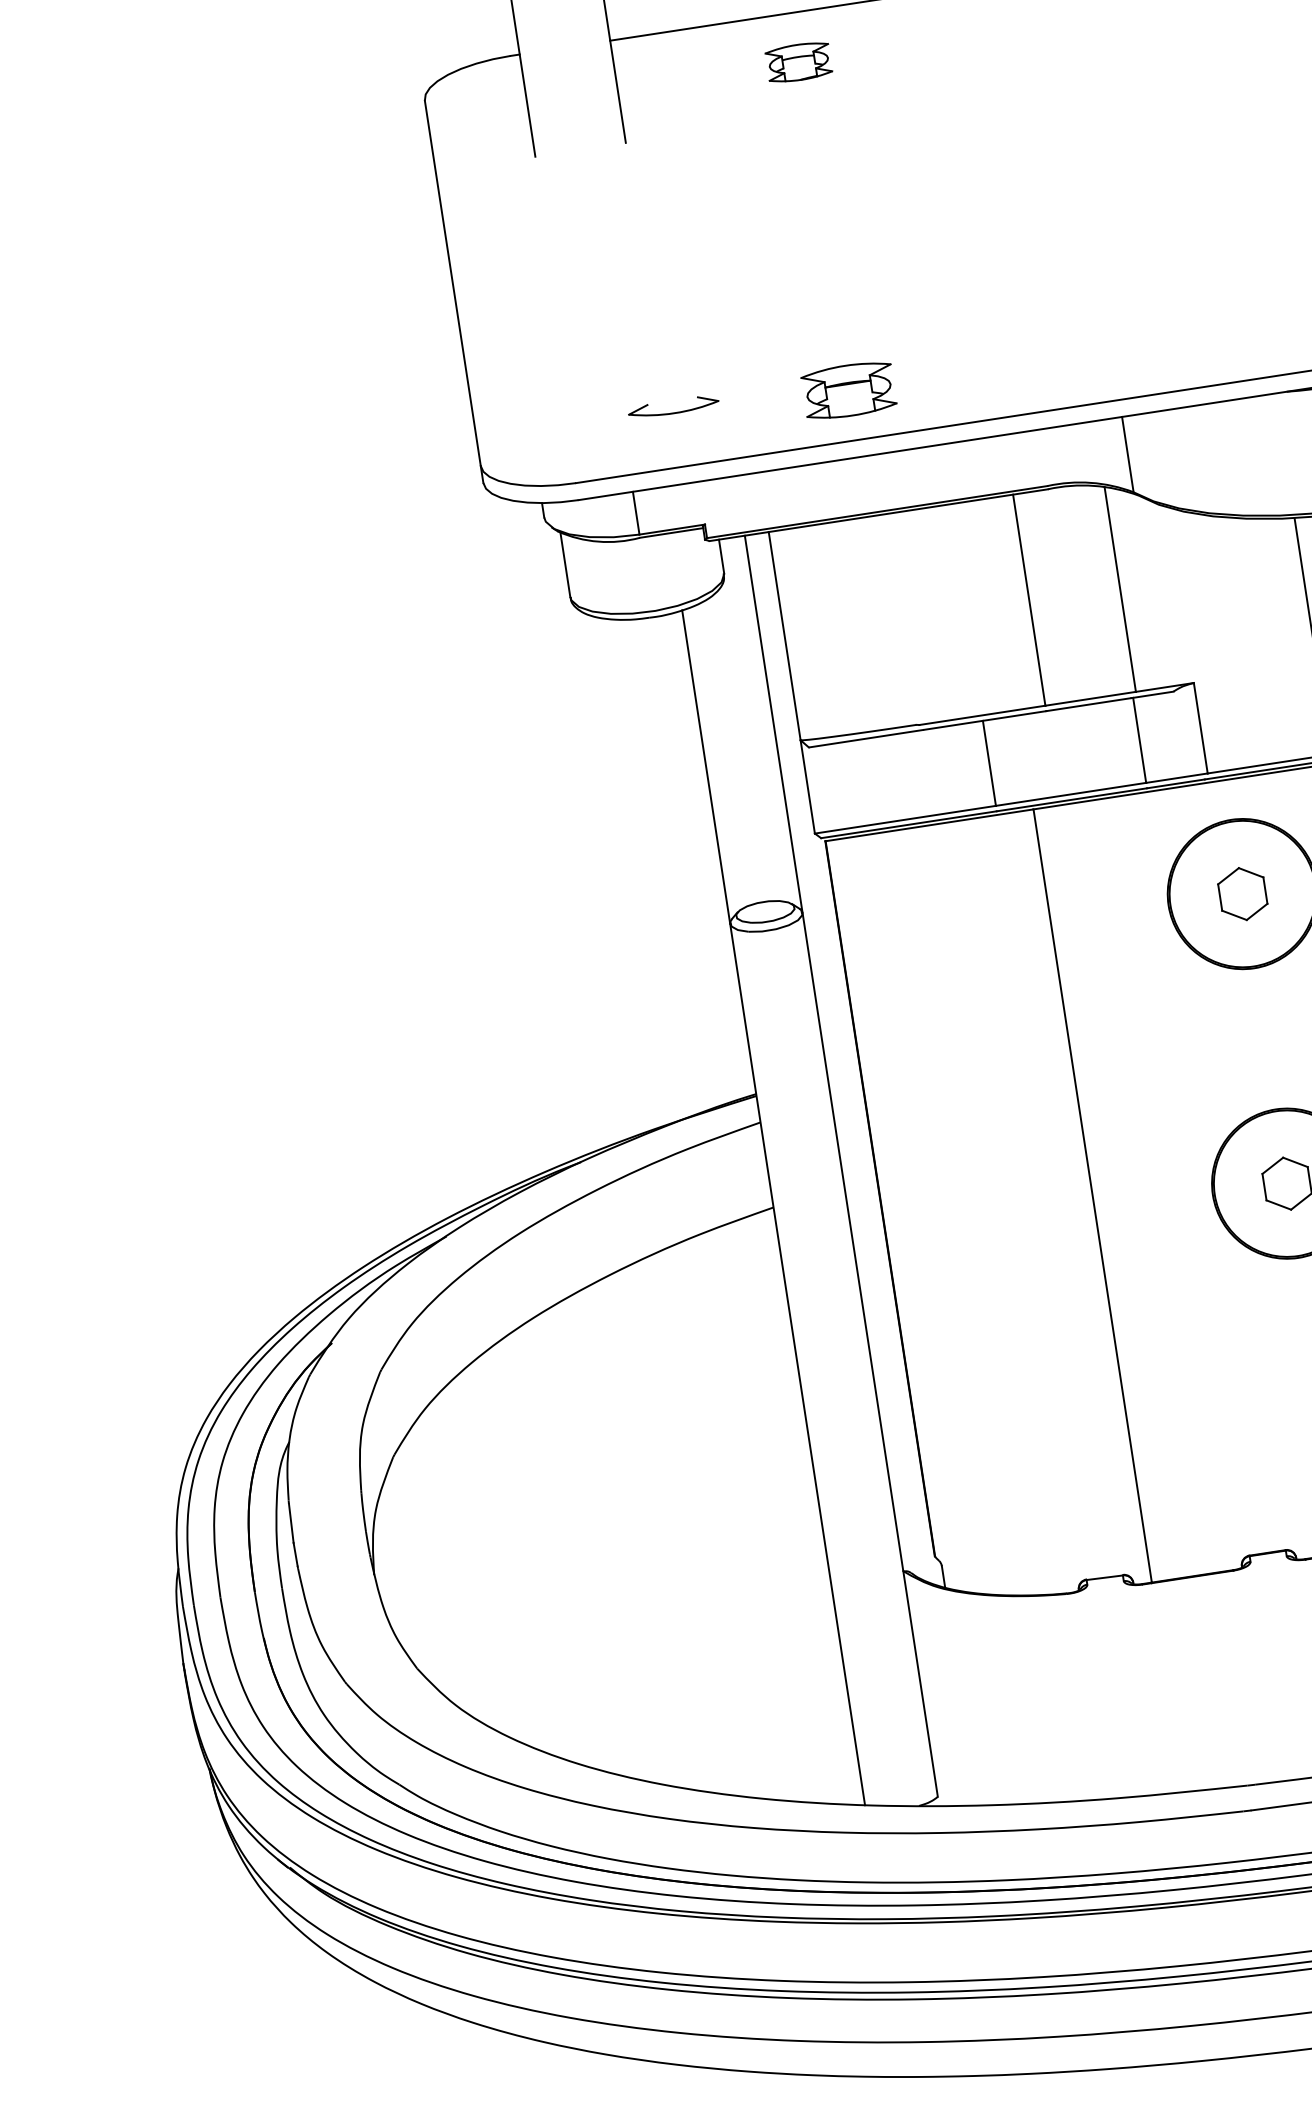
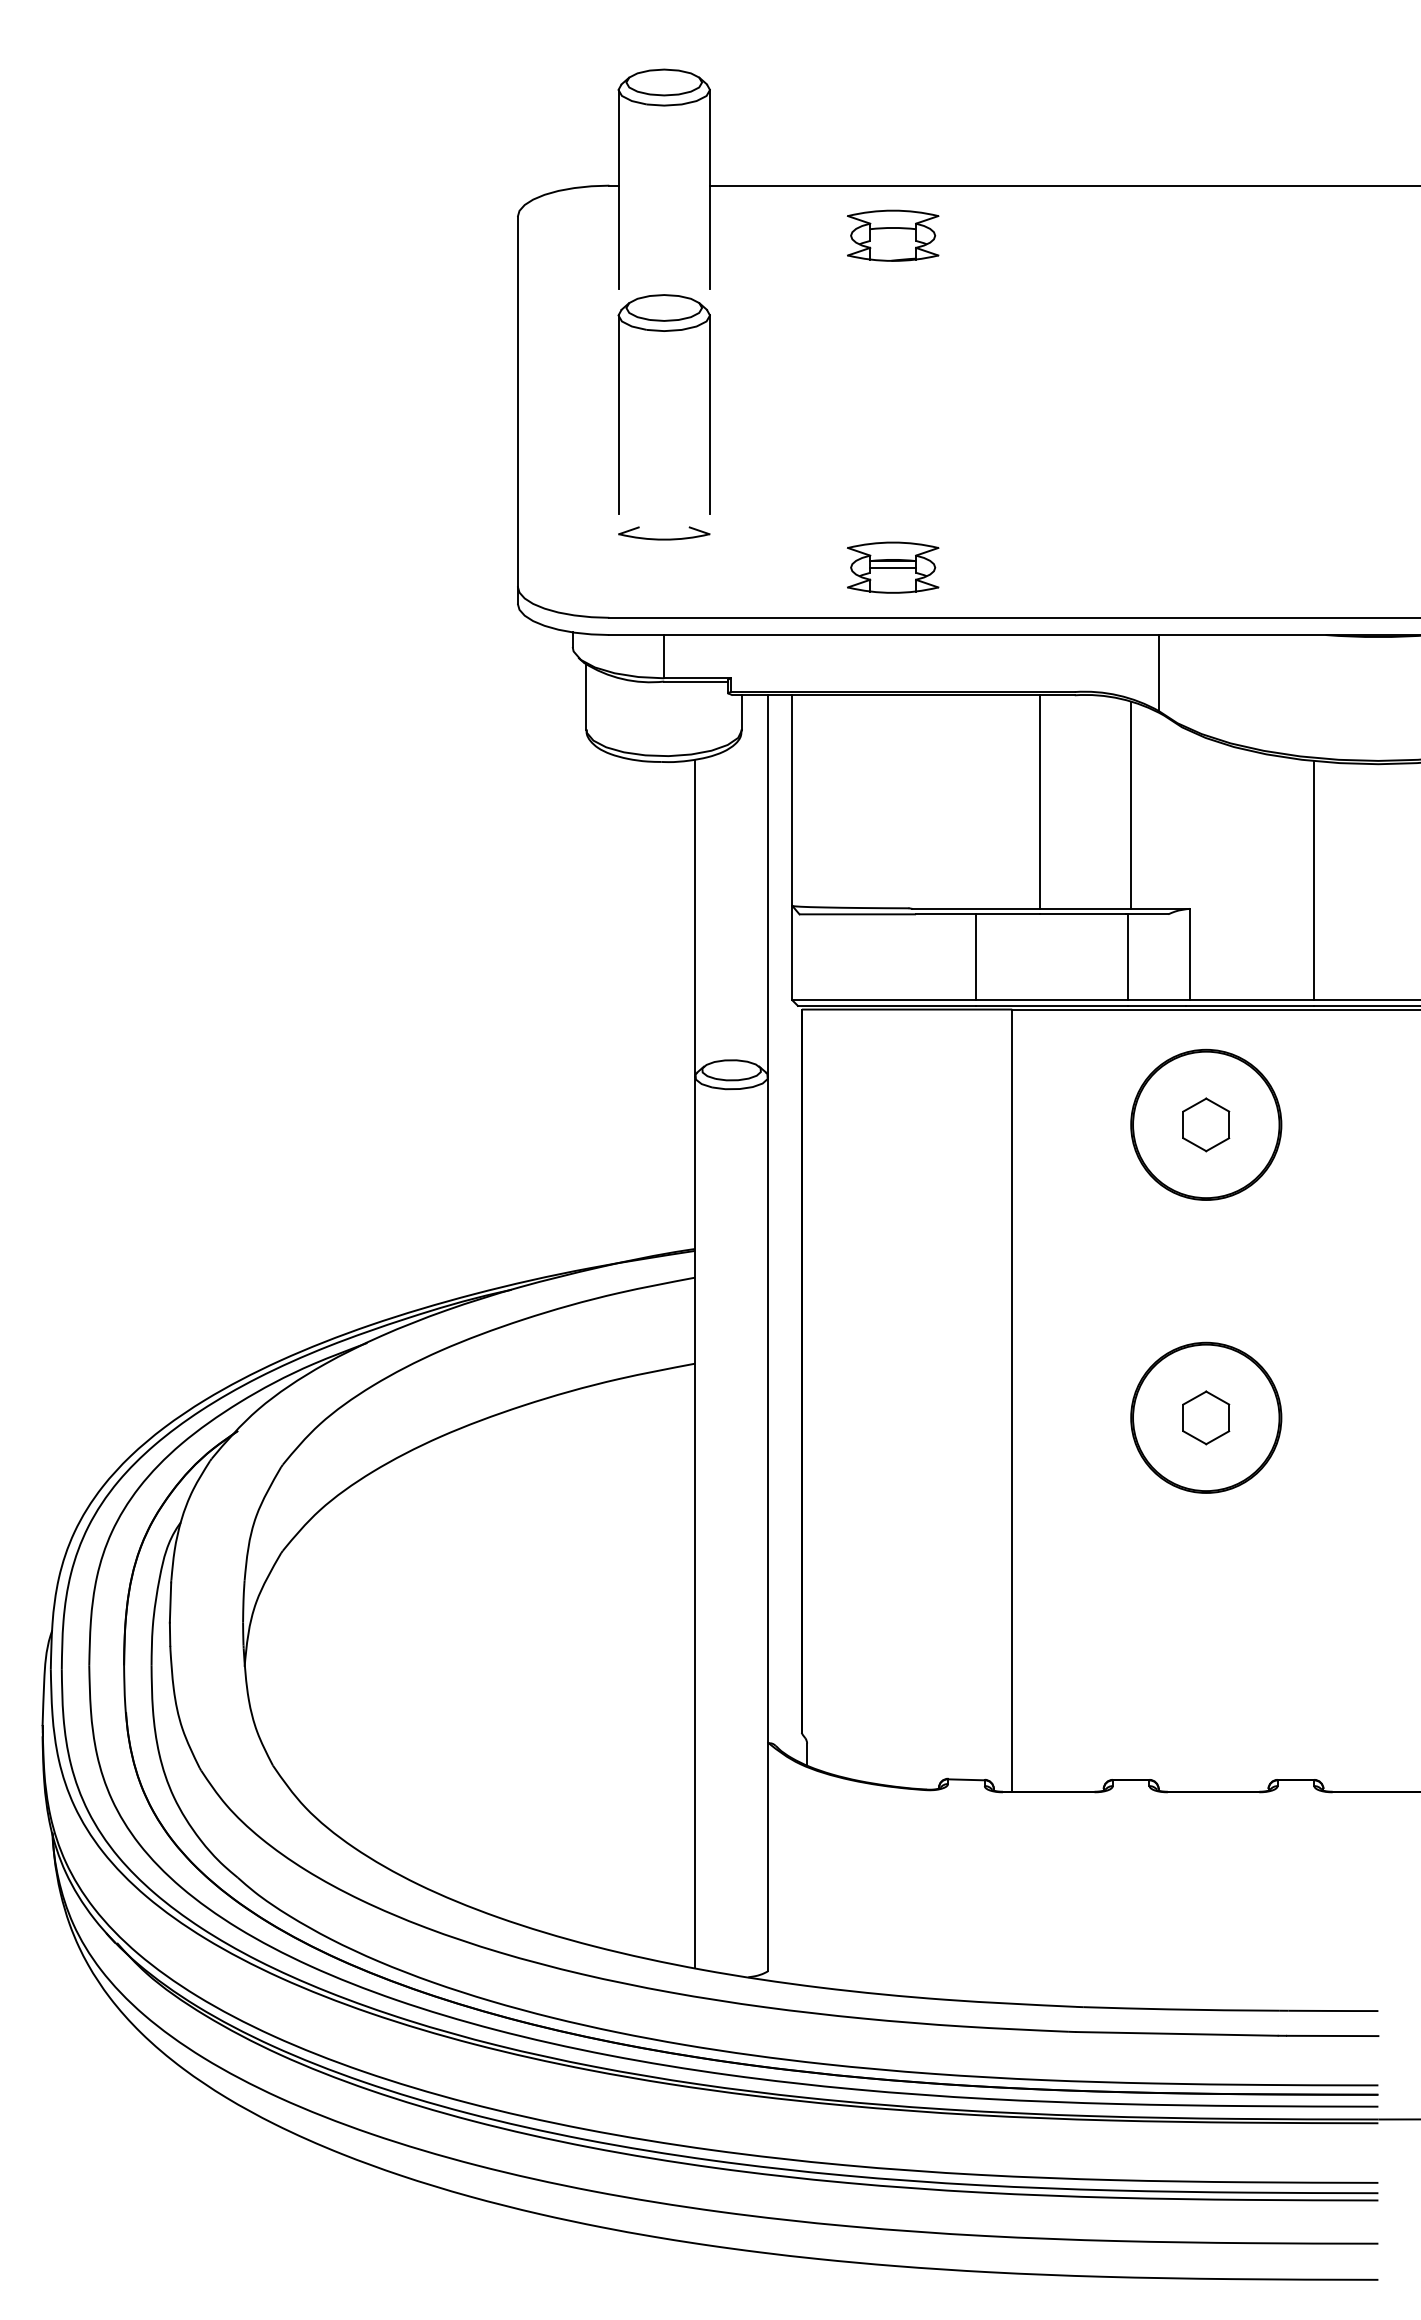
part: (799, 62) -> (893, 235), size x1.43
part: (553, 270) -> (619, 404), added
line: (849, 391) -> (893, 568), added
part: (673, 407) -> (664, 533), moved

